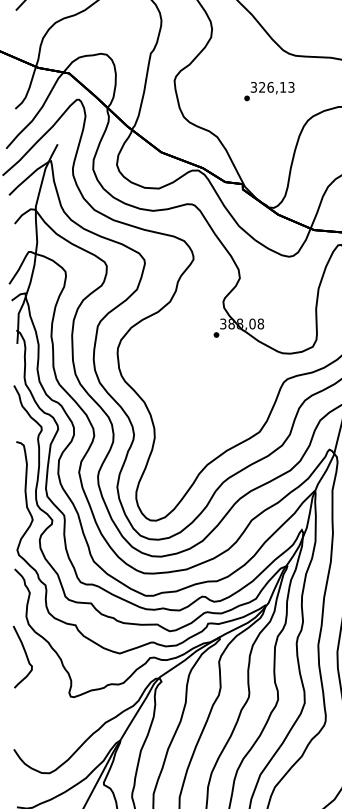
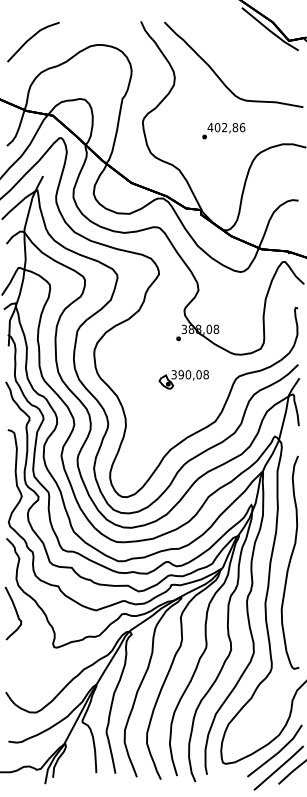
text: (272, 87) -> (226, 127), 326,13 -> 402,86
part: (222, 382) -> (183, 379), added

